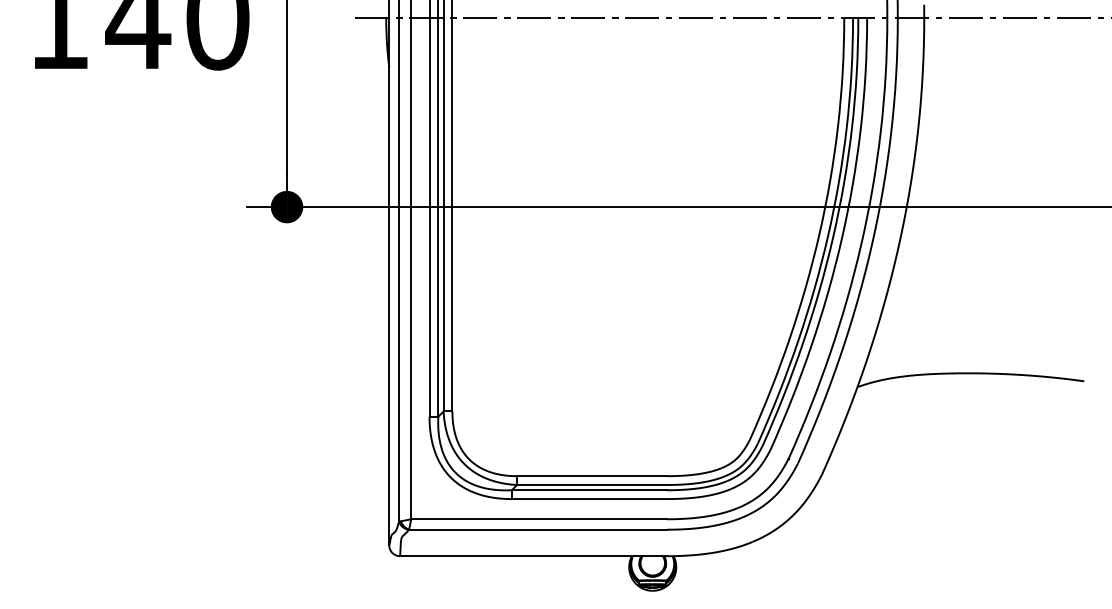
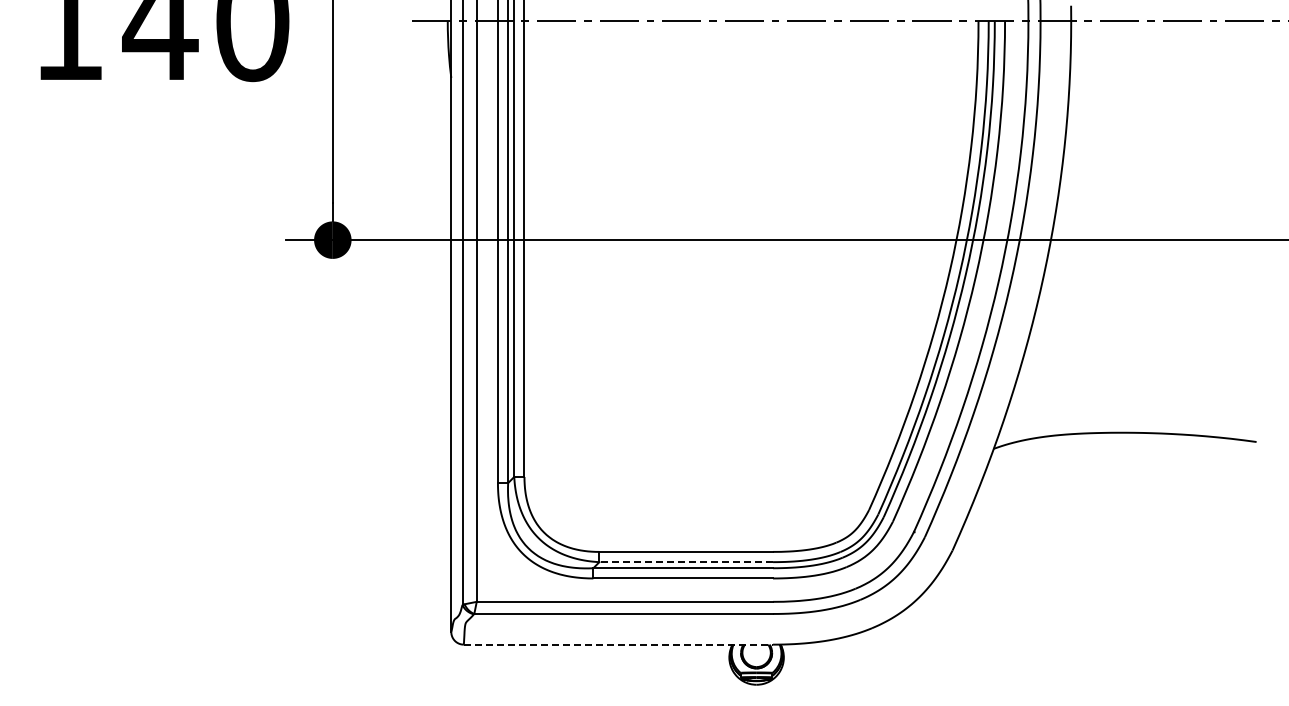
line: (592, 485) -> (686, 562), solid -> dashed
line: (533, 556) -> (618, 644), solid -> dashed

